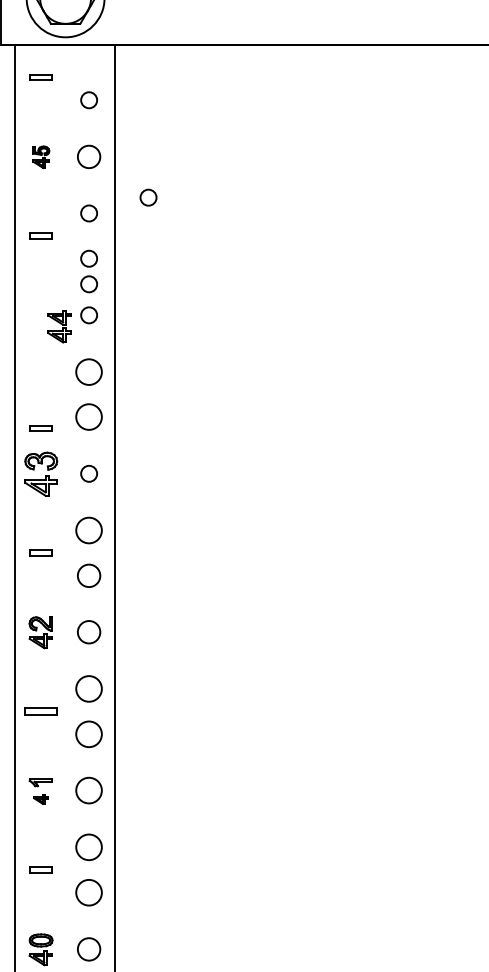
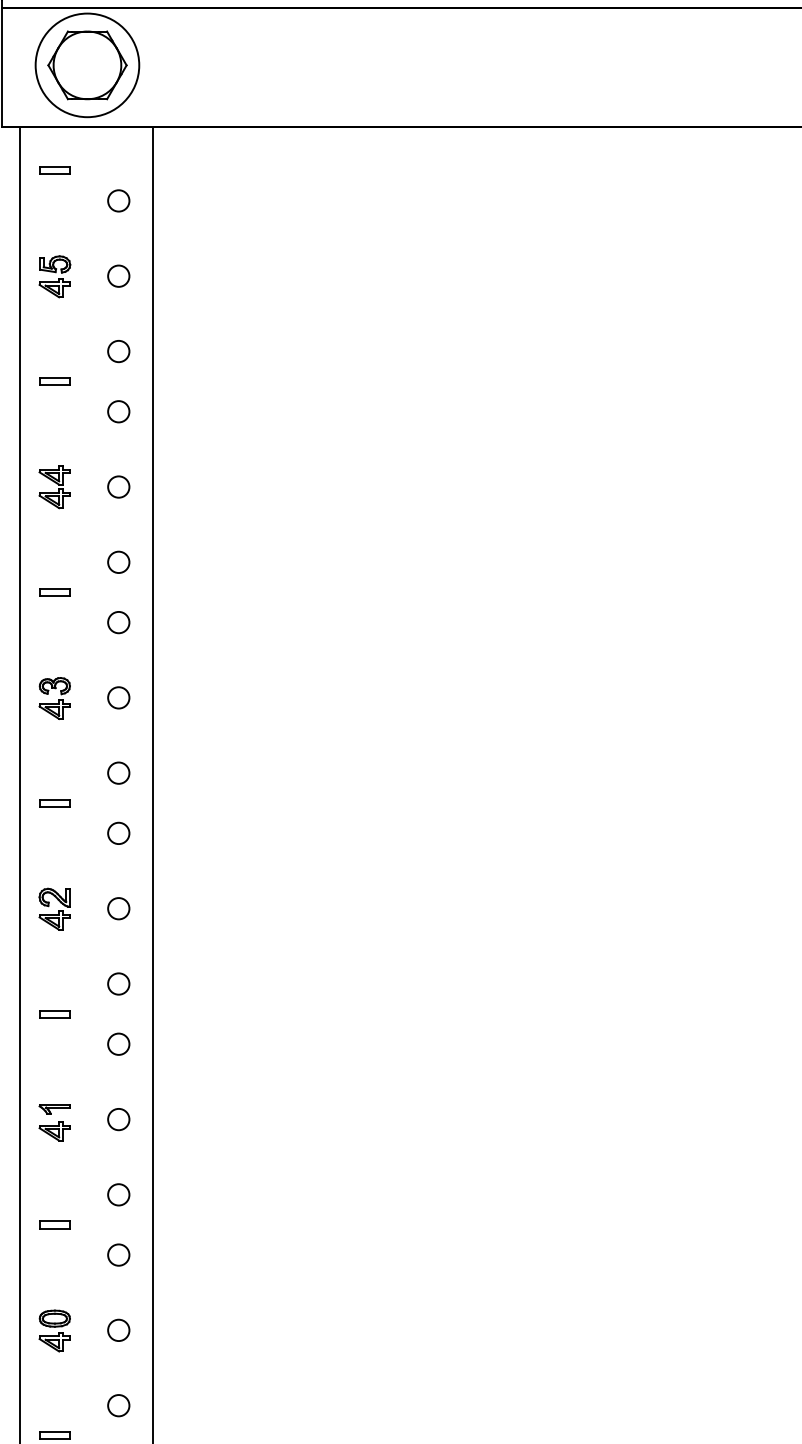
circle: (88, 156) -> (118, 275), size x0.71
part: (40, 157) -> (54, 276), size x1.43
circle: (148, 197) -> (197, 330), removed
circle: (88, 284) -> (118, 445), removed
part: (59, 326) -> (54, 487), moved
circle: (88, 371) -> (118, 561), size x0.62
circle: (88, 417) -> (118, 622), size x0.62
part: (40, 428) -> (54, 592), moved
part: (40, 474) -> (54, 698), size x0.71
circle: (88, 529) -> (118, 772), size x0.62
circle: (88, 575) -> (118, 832), size x0.71
circle: (88, 632) -> (118, 908), size x0.71
circle: (88, 688) -> (118, 983), size x0.62
part: (40, 711) -> (54, 1014), size x0.71
circle: (88, 733) -> (118, 1043), size x0.62
circle: (88, 790) -> (118, 1119), size x0.62
part: (40, 799) -> (54, 1131), size x1.67
circle: (88, 847) -> (118, 1194), size x0.62
circle: (88, 892) -> (118, 1254), size x0.62
circle: (88, 948) -> (118, 1329), size x0.71

